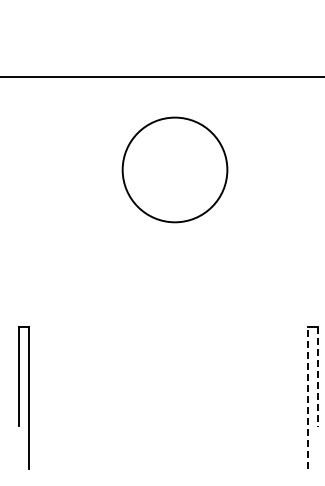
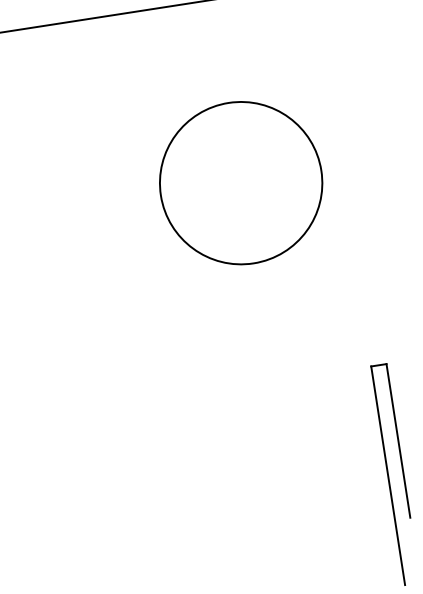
circle: (174, 169) -> (240, 182), moved
line: (317, 377) -> (398, 442), dashed -> solid
line: (307, 397) -> (387, 475), dashed -> solid

